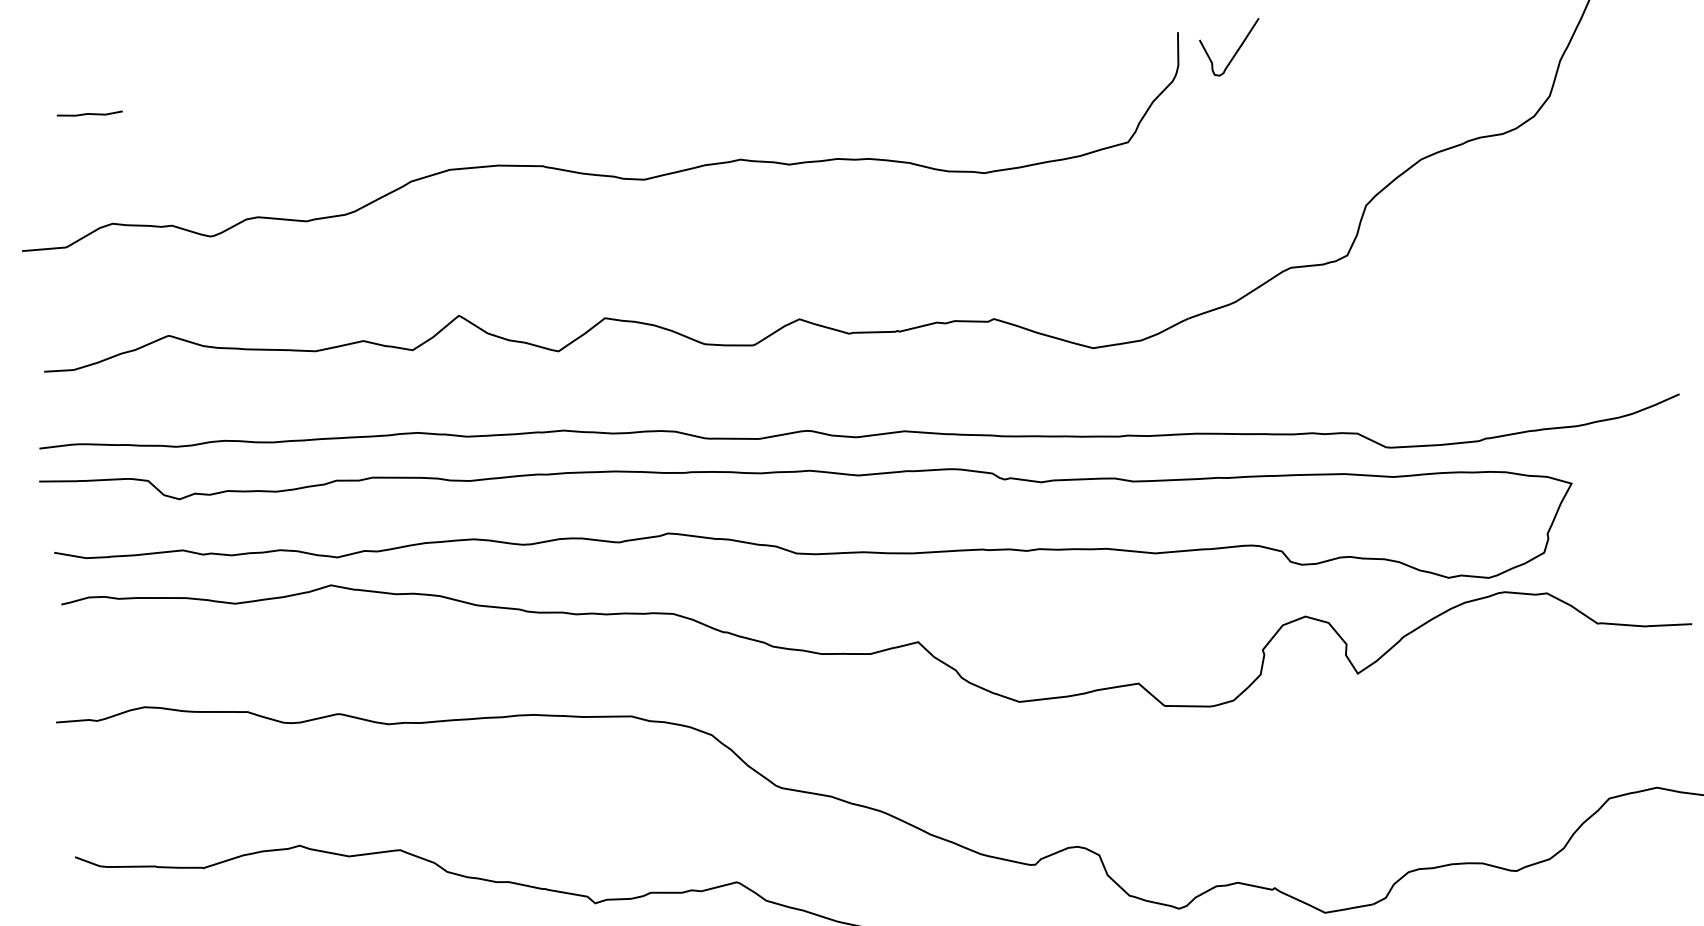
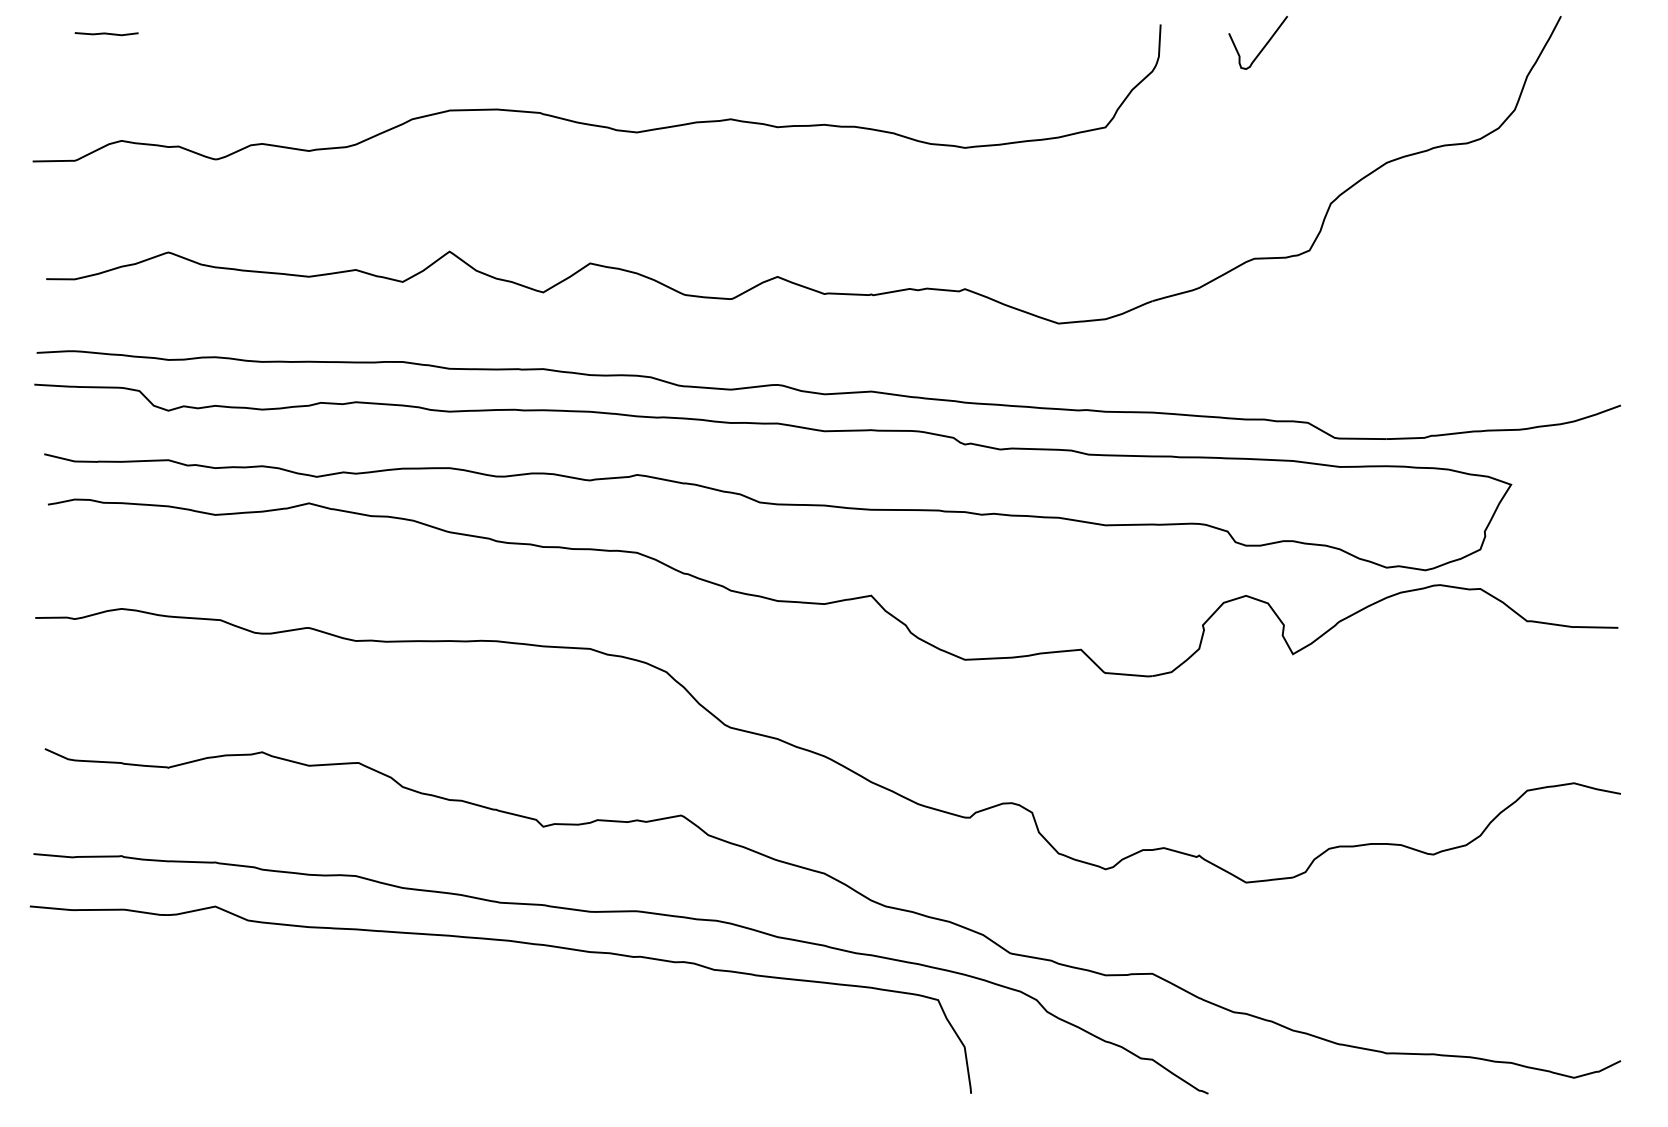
curve: (1235, 52) -> (1262, 47), moved

